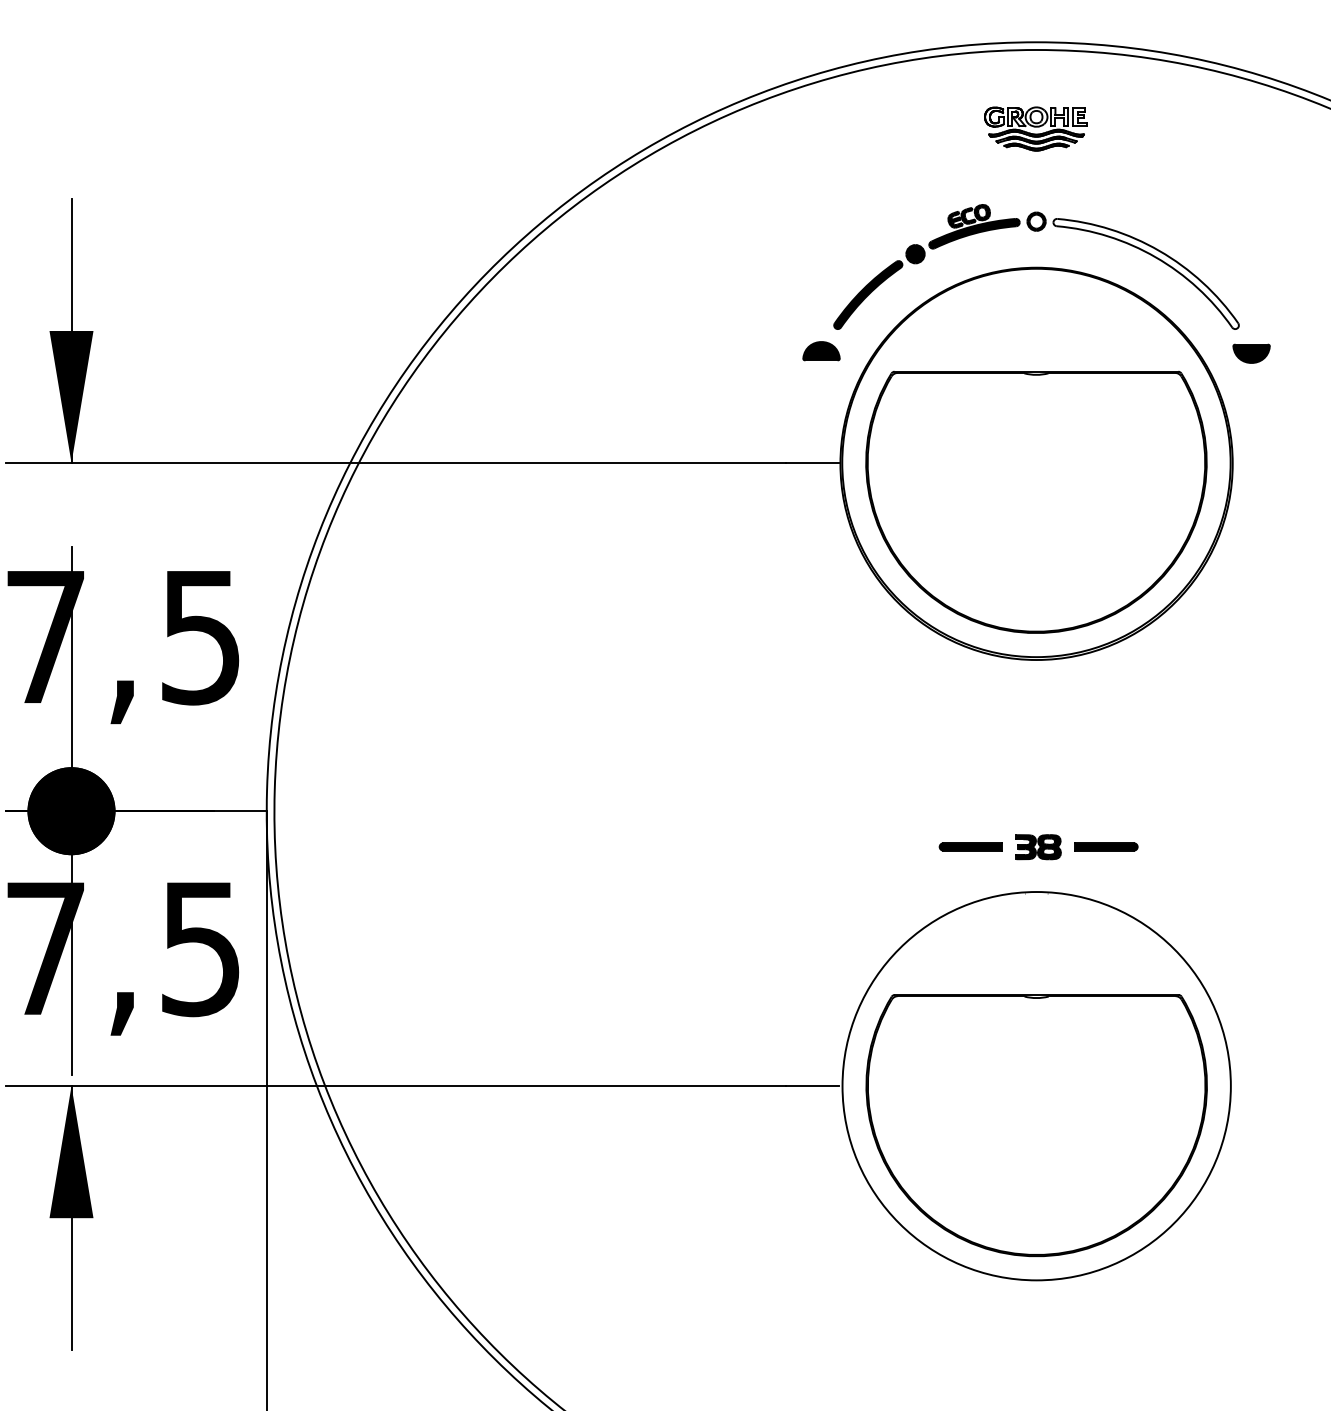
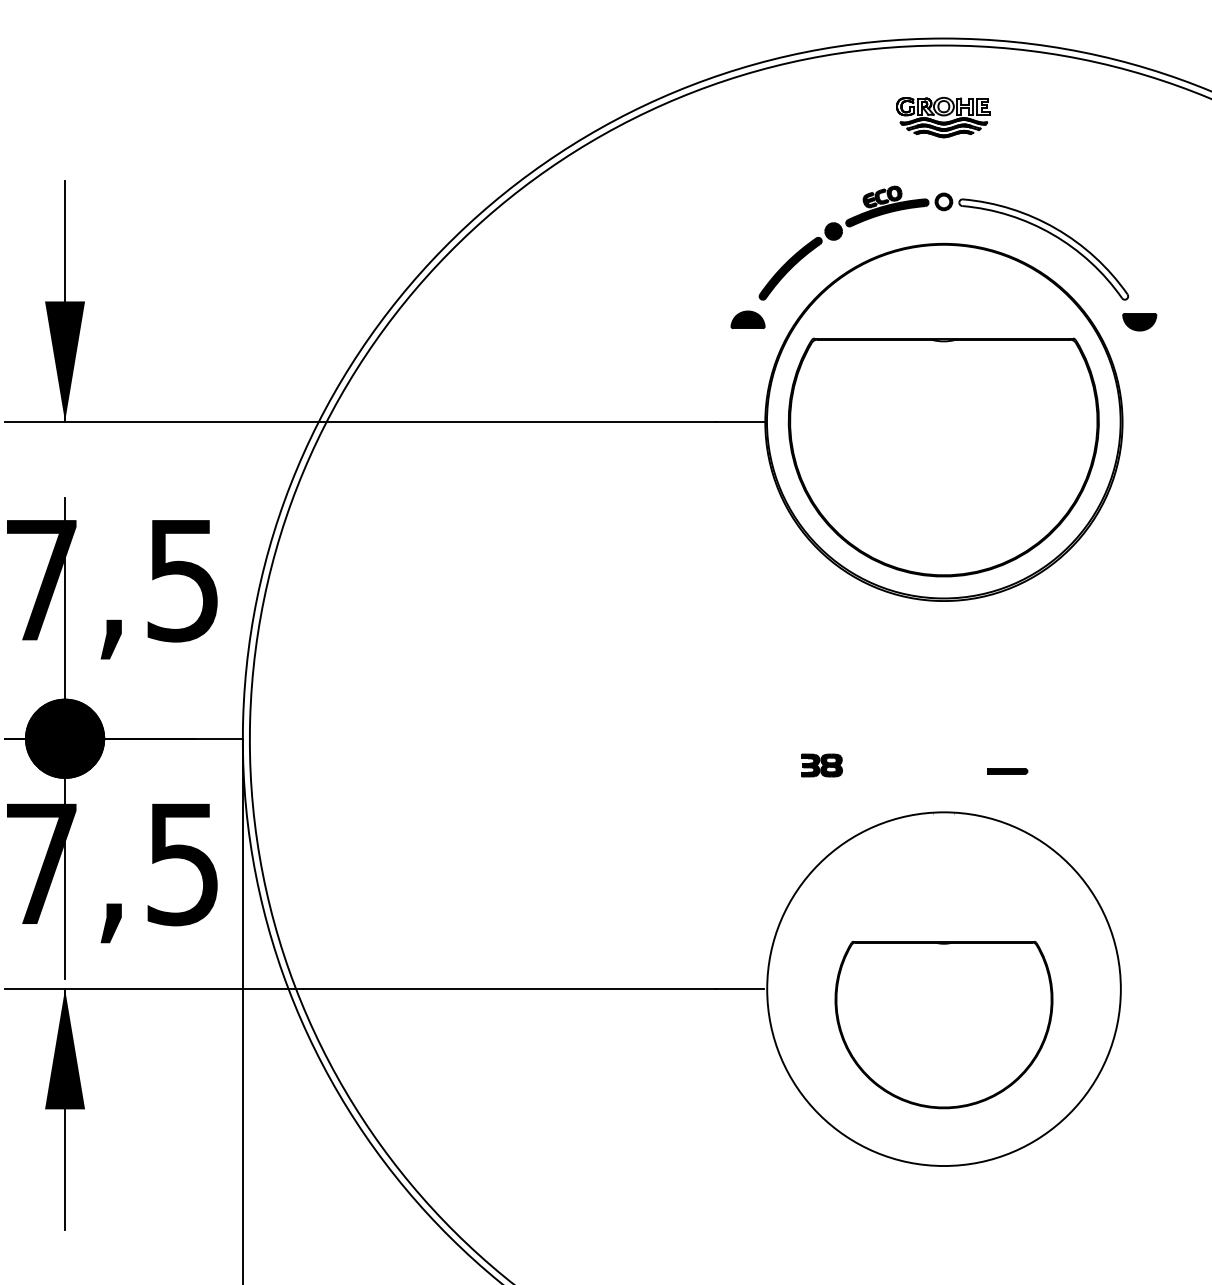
part: (970, 847) -> (883, 771), removed
part: (1038, 847) -> (821, 765), moved
part: (1106, 847) -> (1007, 771), size x0.7
part: (1036, 1124) -> (943, 1024), size x0.7

